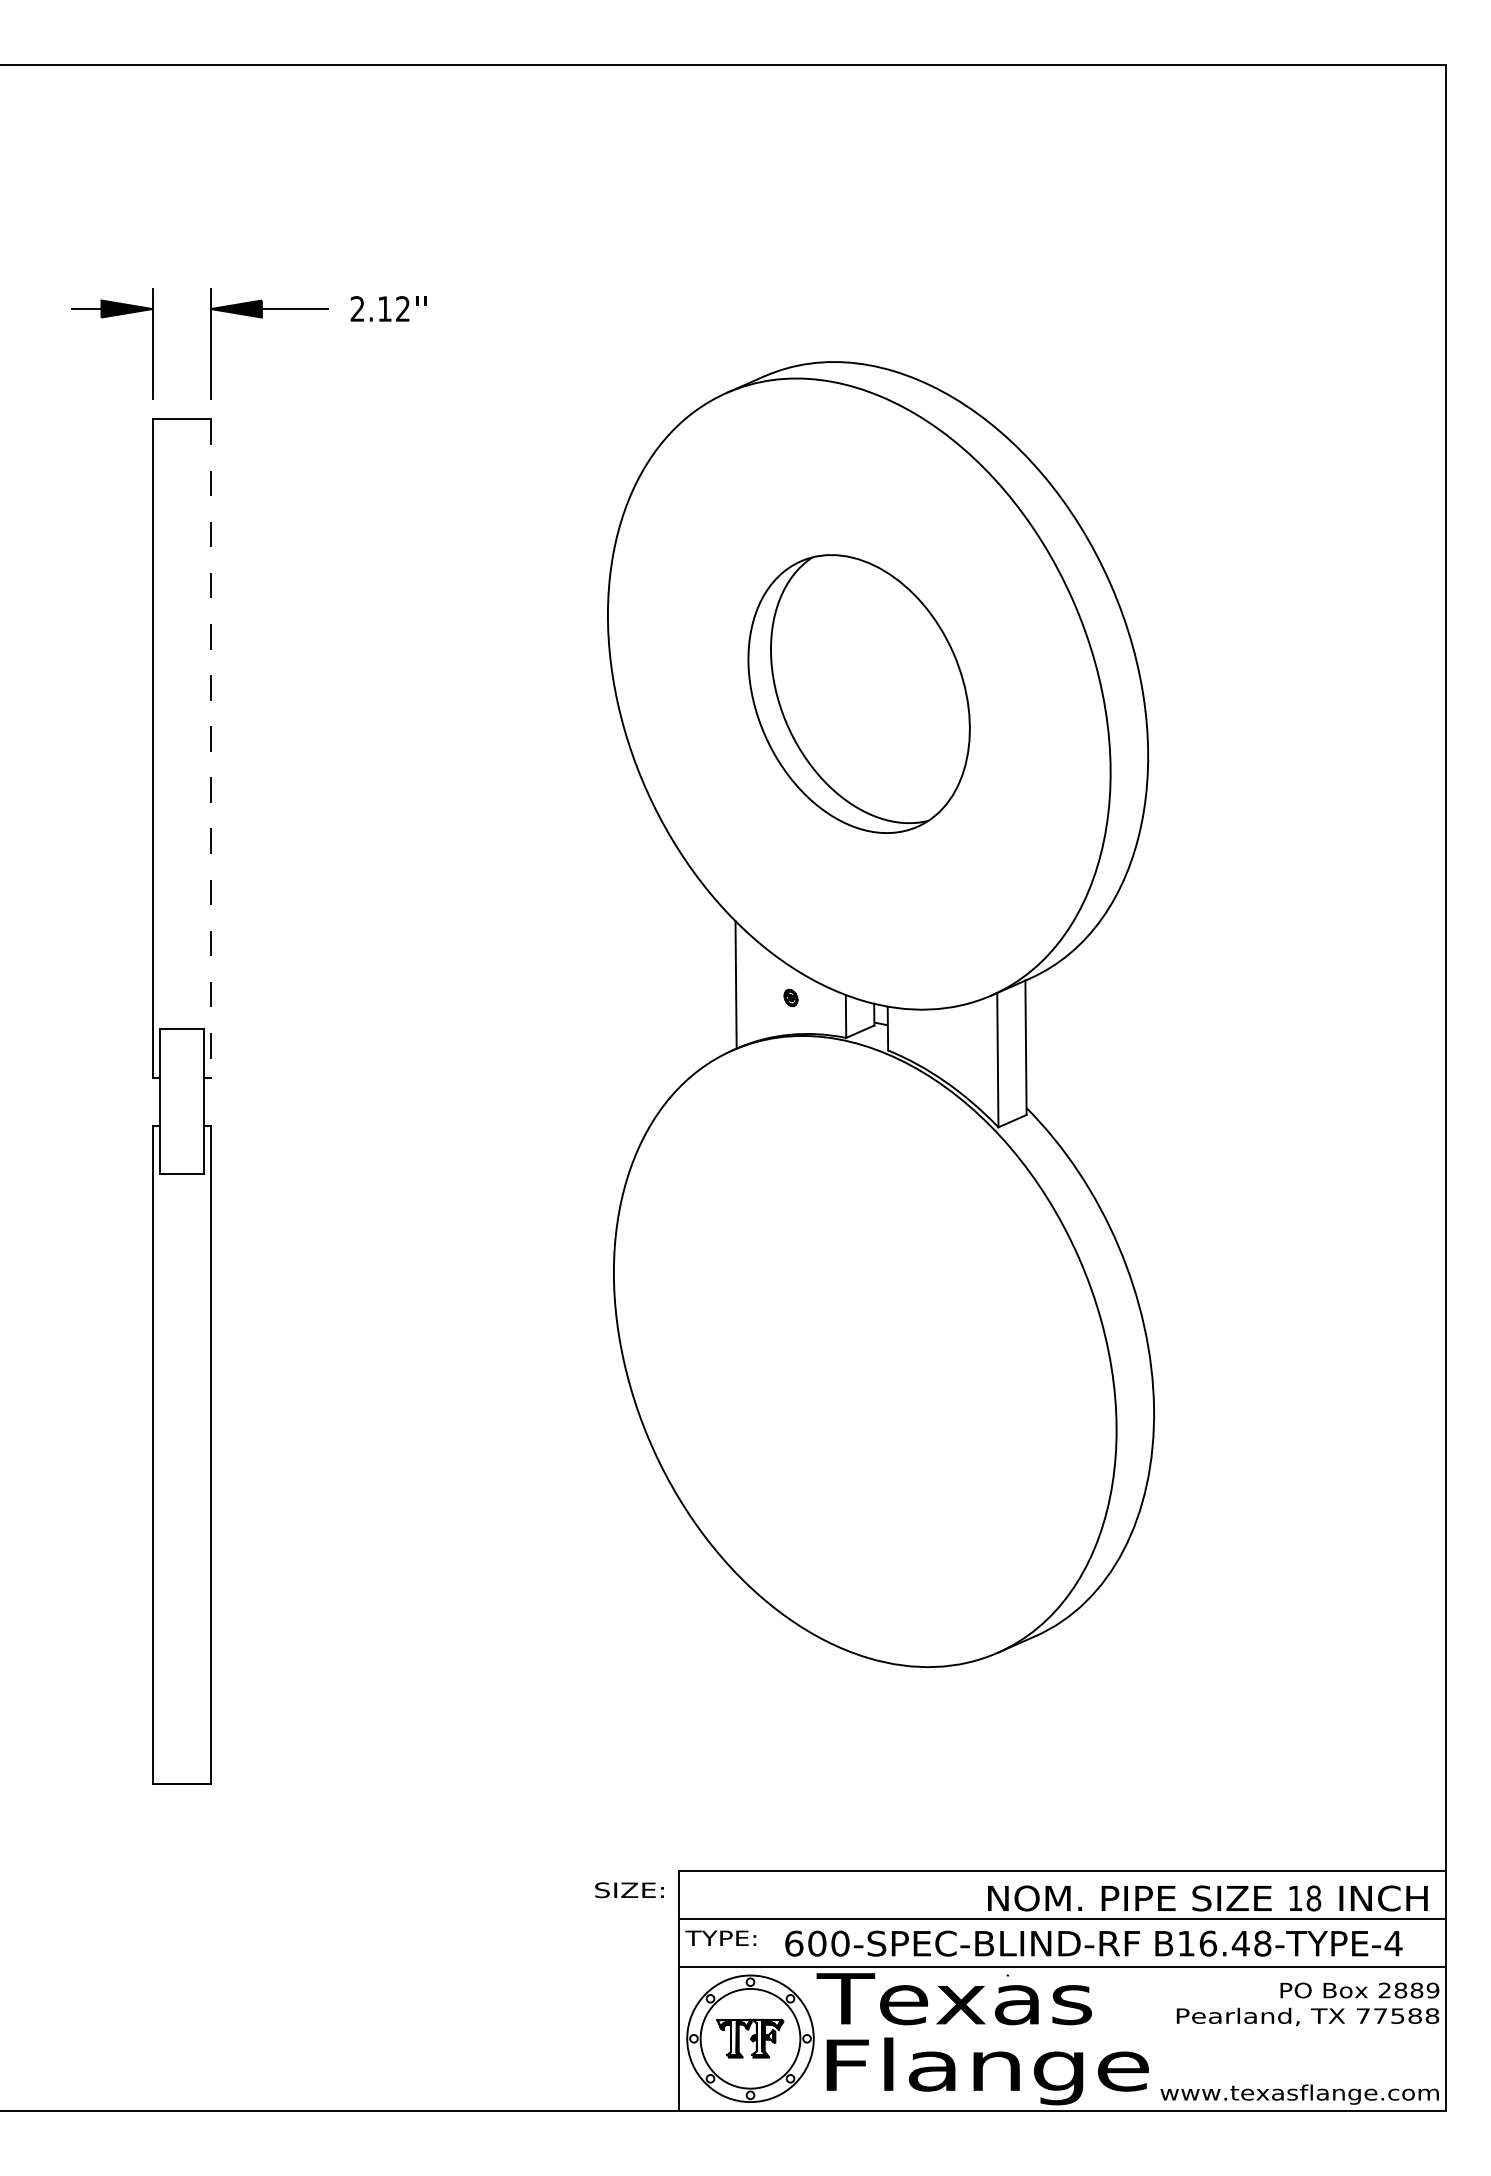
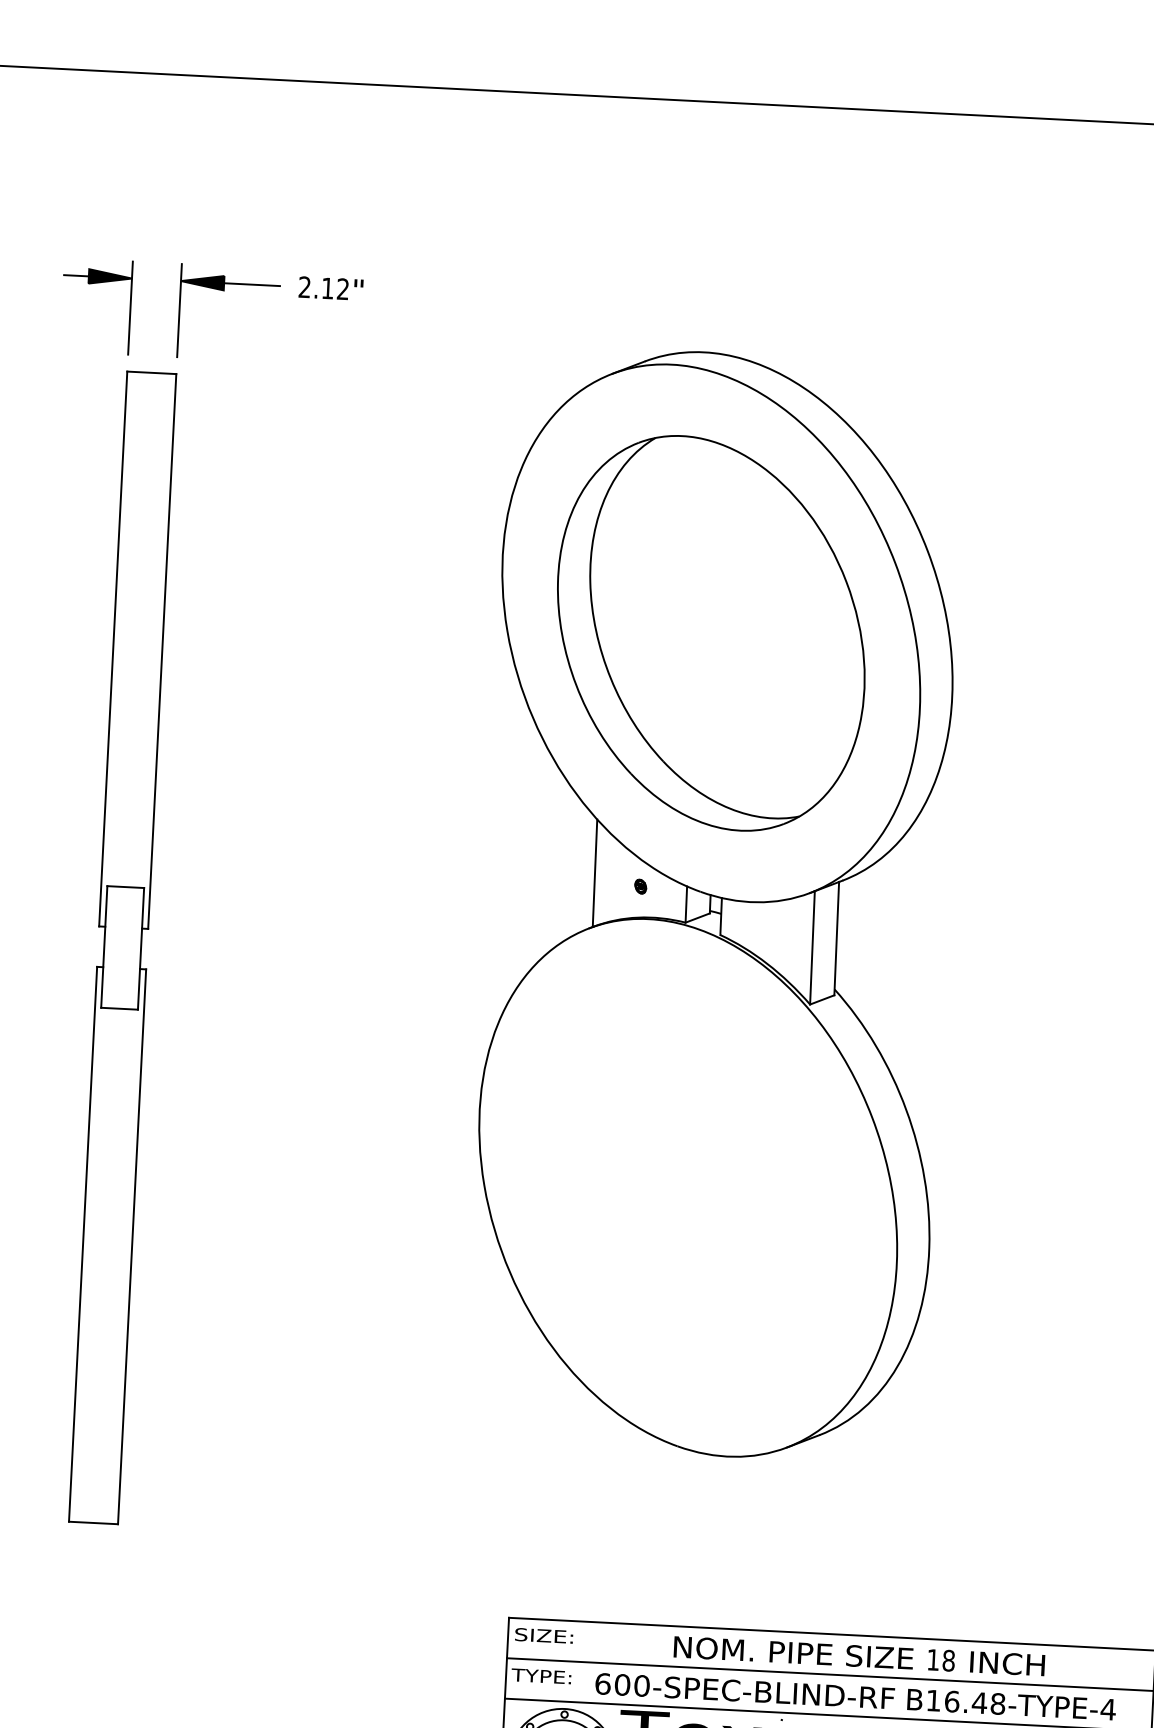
part: (858, 693) -> (710, 632), size x1.67
line: (210, 748) -> (162, 651), dashed -> solid
text: (629, 1890) -> (544, 1636), moved
text: (1207, 1898) -> (859, 1656), moved

